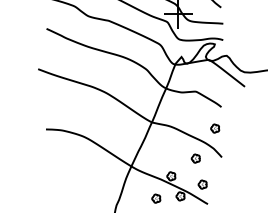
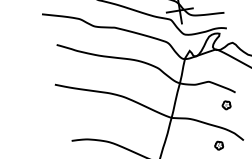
part: (215, 128) -> (226, 105), moved

